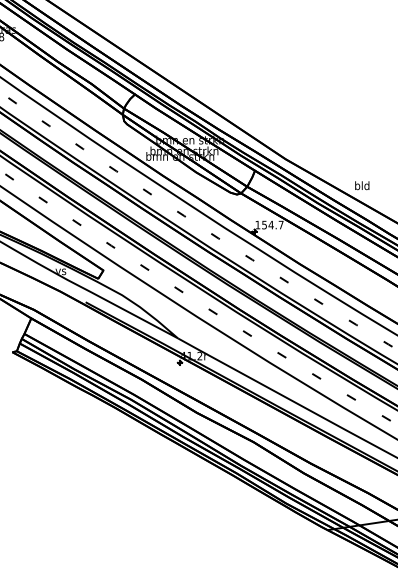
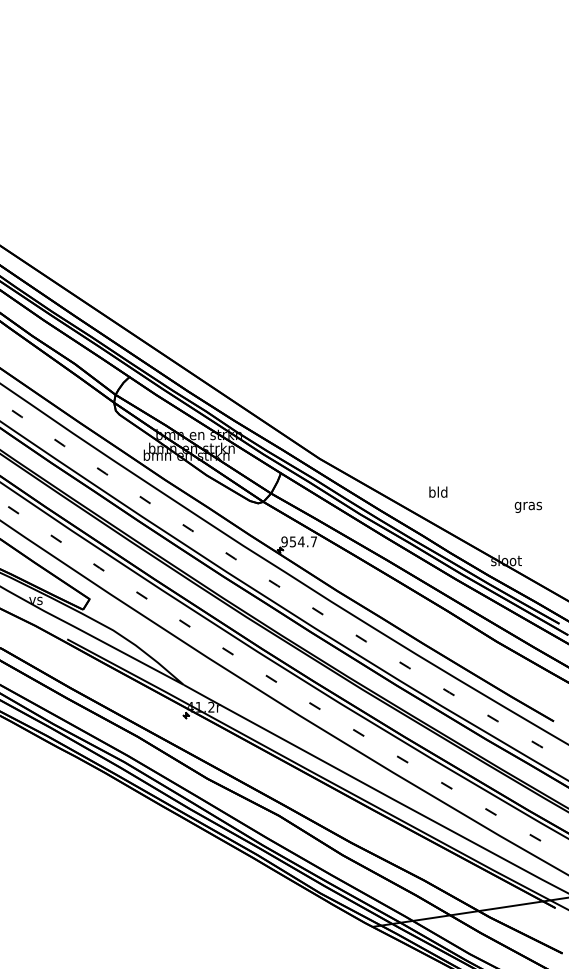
text: (362, 185) -> (438, 491), moved
text: (257, 224) -> (284, 541), 154.7 -> 954.7

